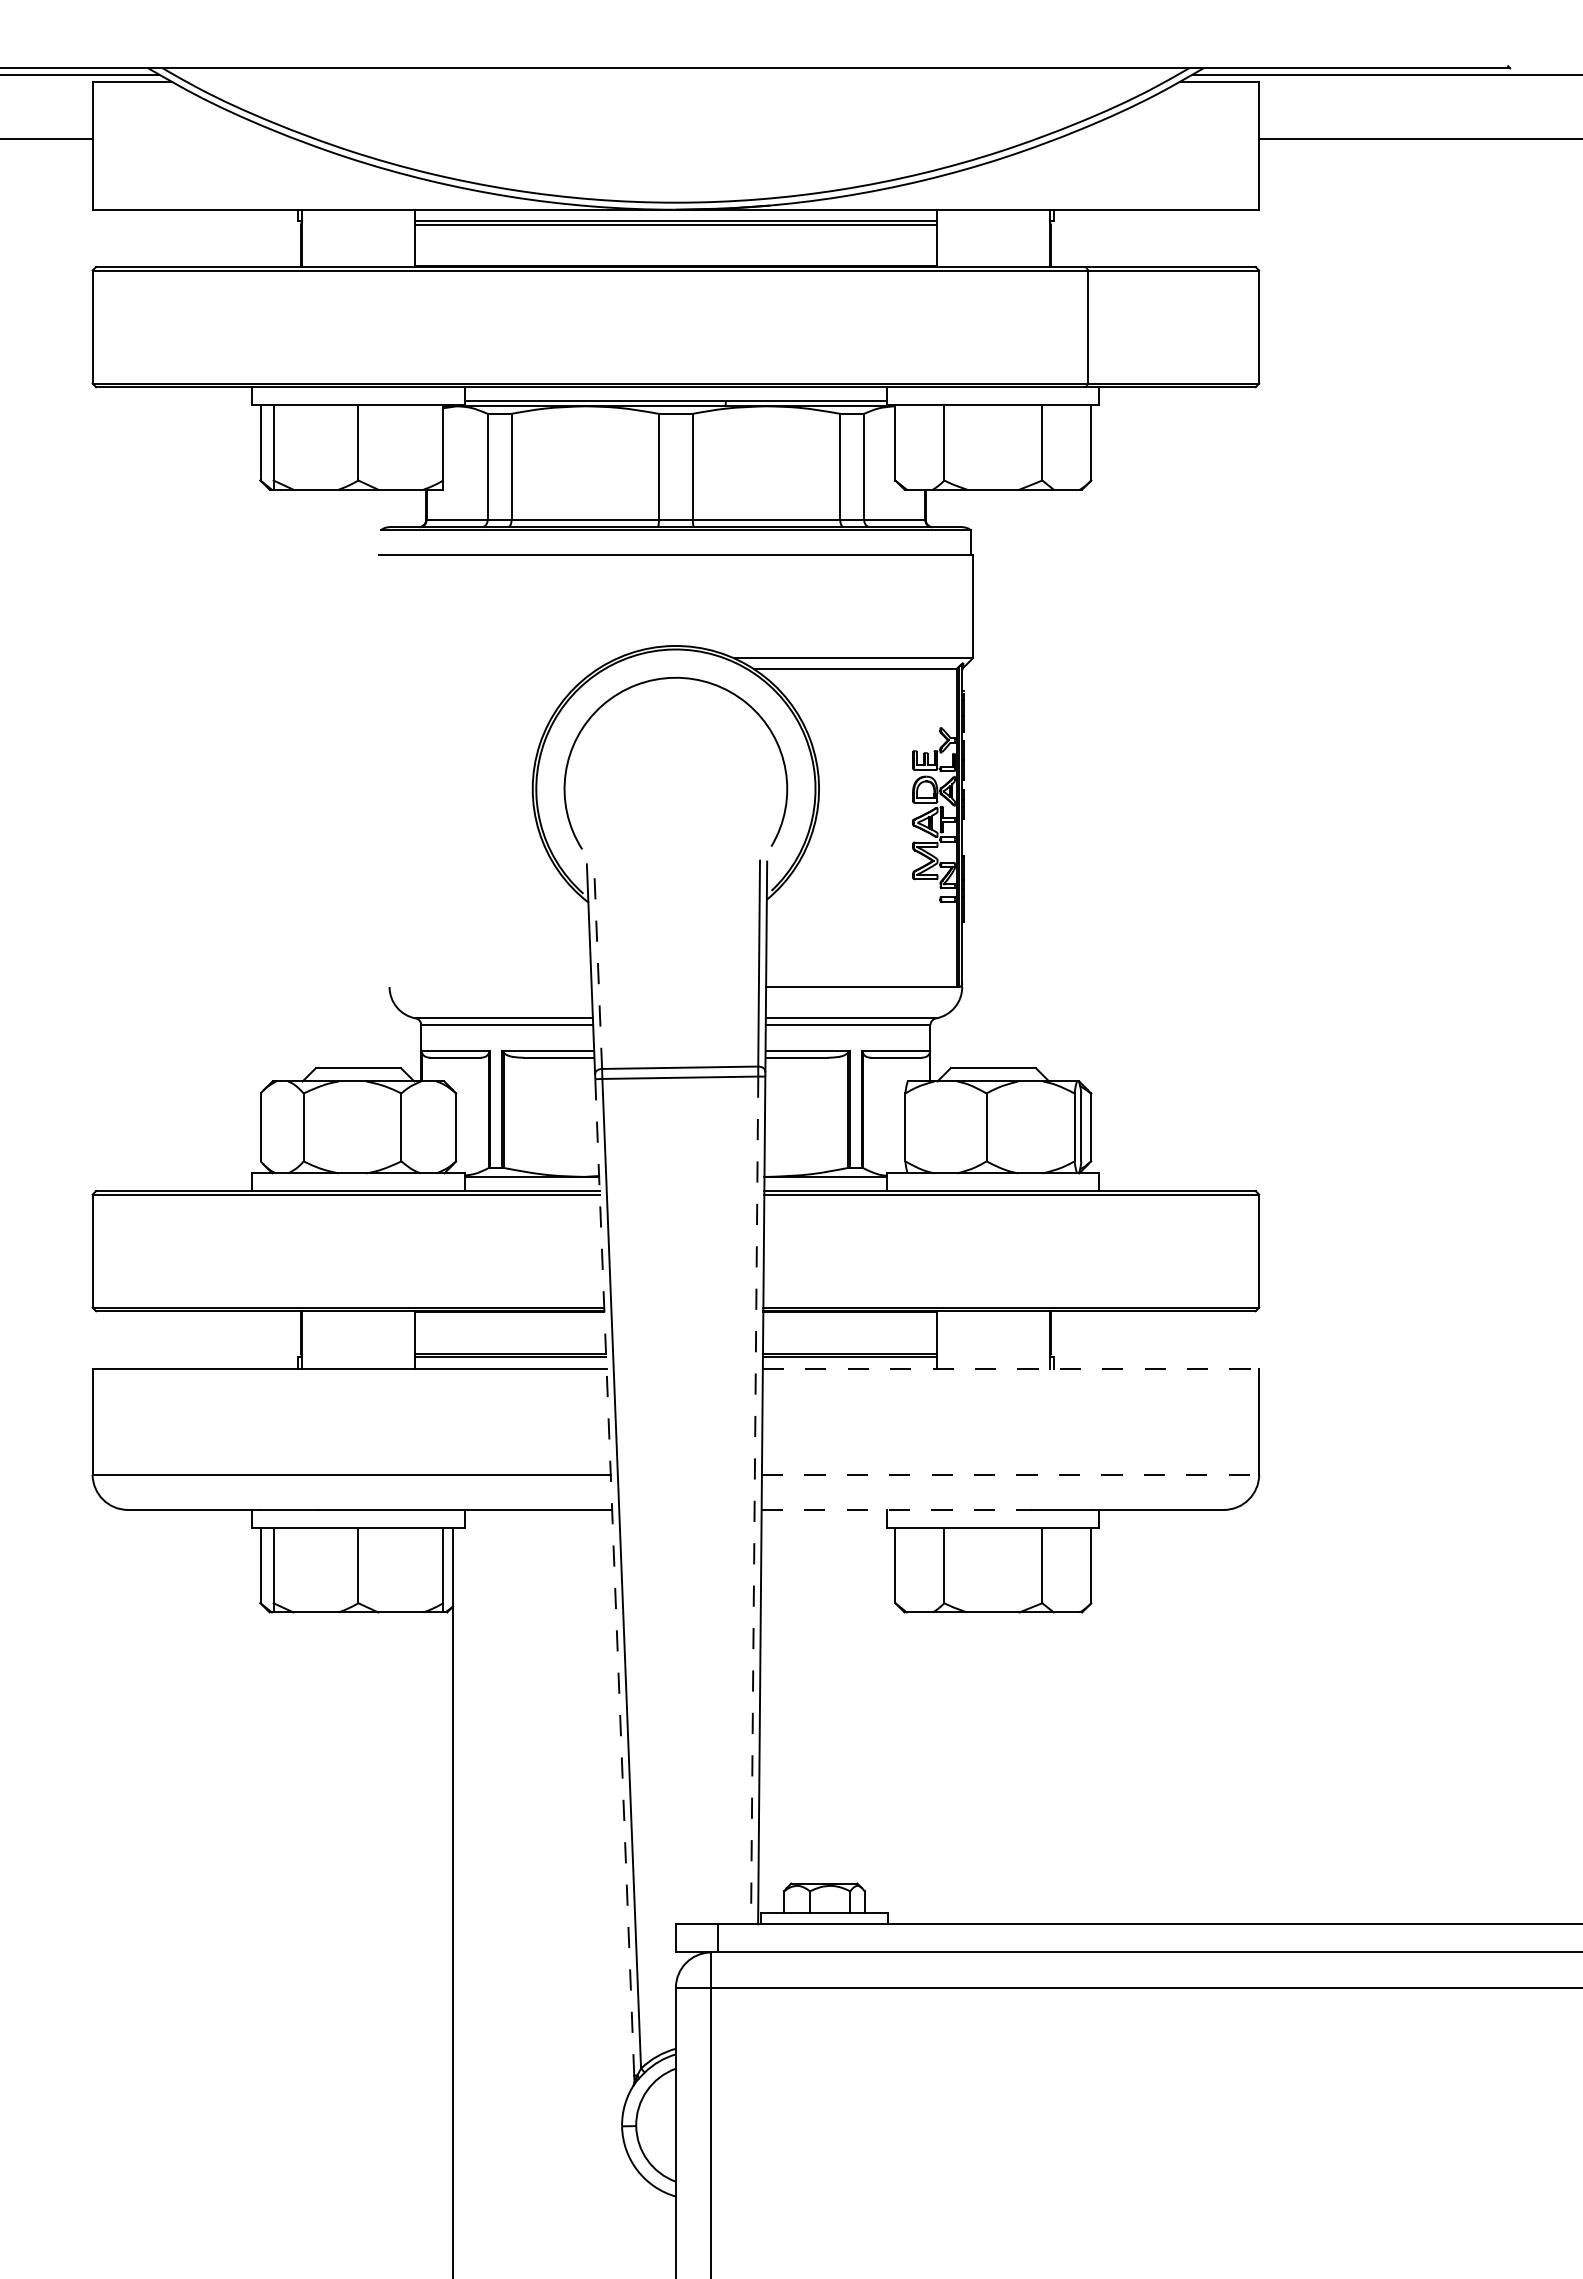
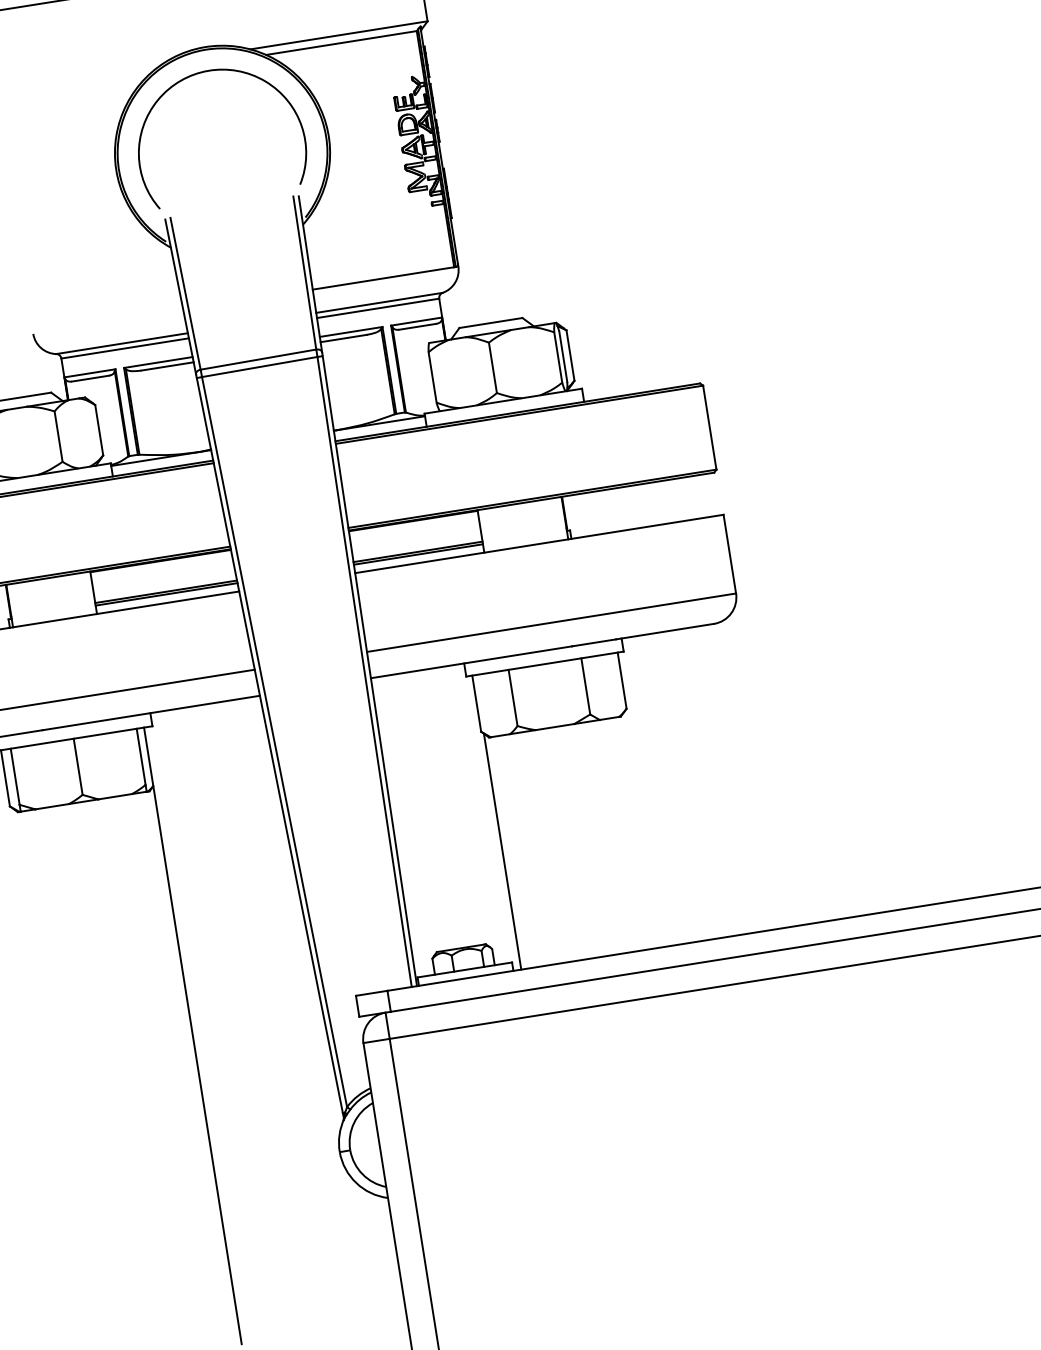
line: (598, 966) -> (185, 294), dashed -> solid
line: (1011, 1368) -> (539, 543), dashed -> solid
line: (1010, 1474) -> (551, 622), dashed -> solid
line: (754, 1500) -> (364, 672), dashed -> solid
line: (897, 1509) -> (471, 661), dashed -> solid
line: (614, 1577) -> (269, 745), dashed -> solid
line: (898, 1765) -> (502, 851), added

